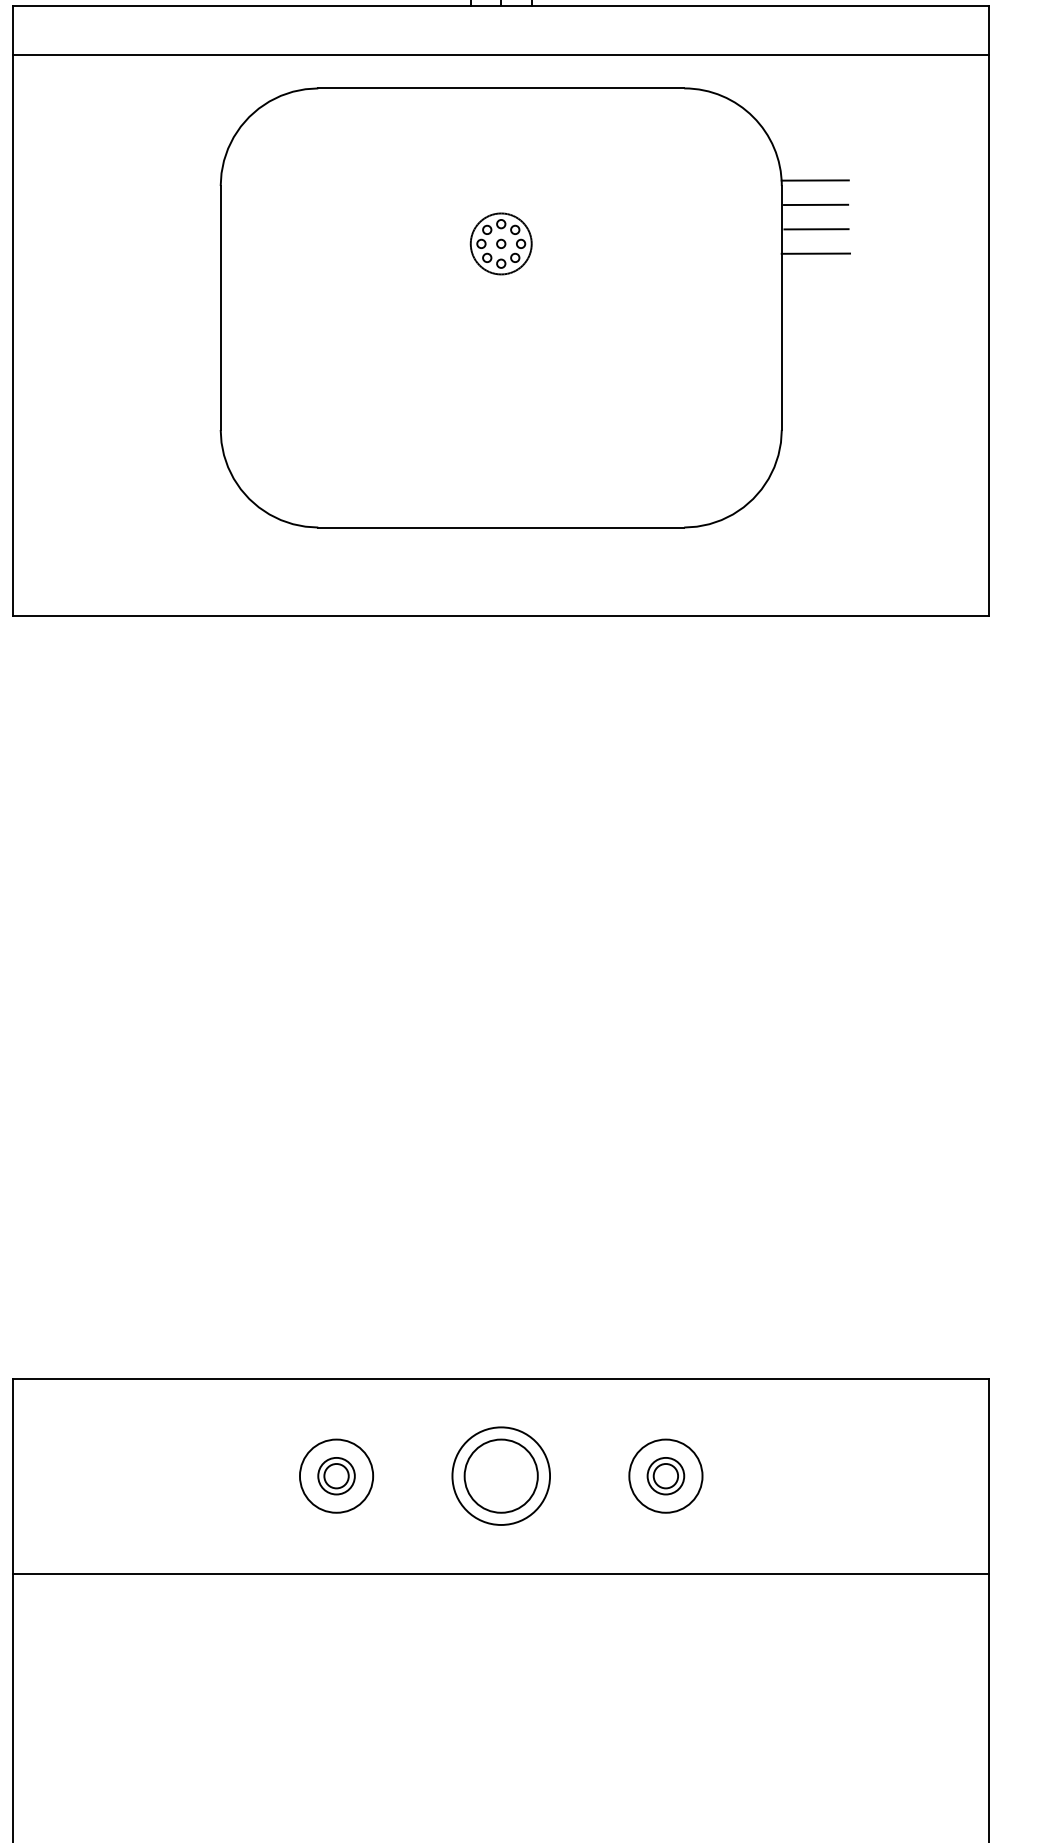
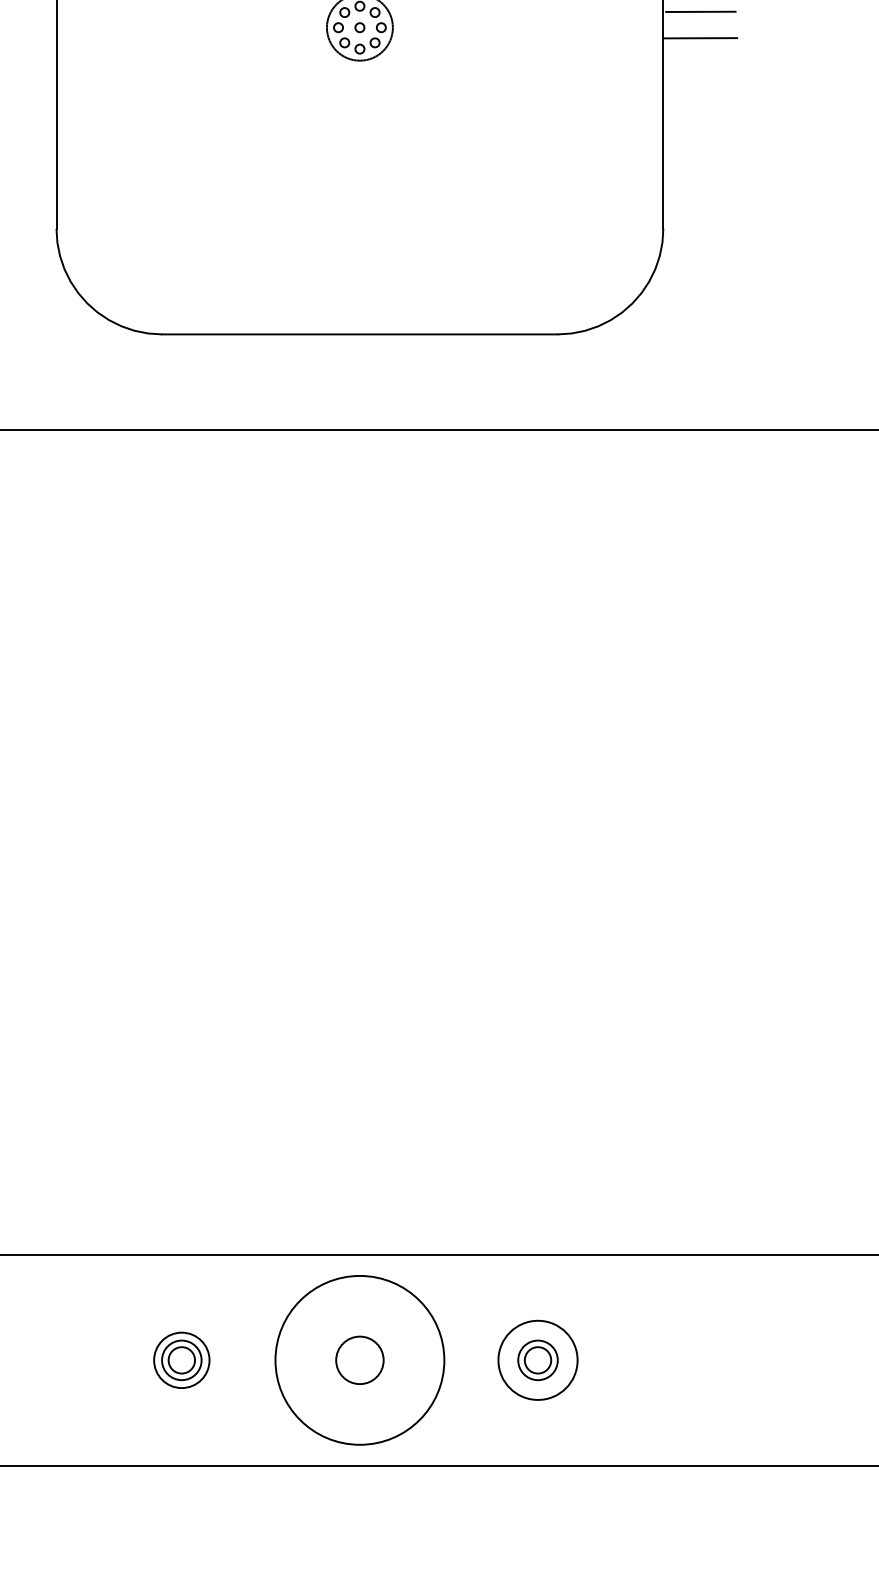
circle: (336, 1475) -> (181, 1359), size x0.7
circle: (500, 1475) -> (359, 1359), size x0.6
circle: (501, 1475) -> (360, 1359), size x1.6

